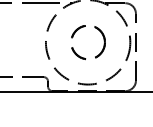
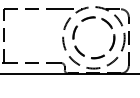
circle: (87, 41) -> (93, 37), size x1.67

